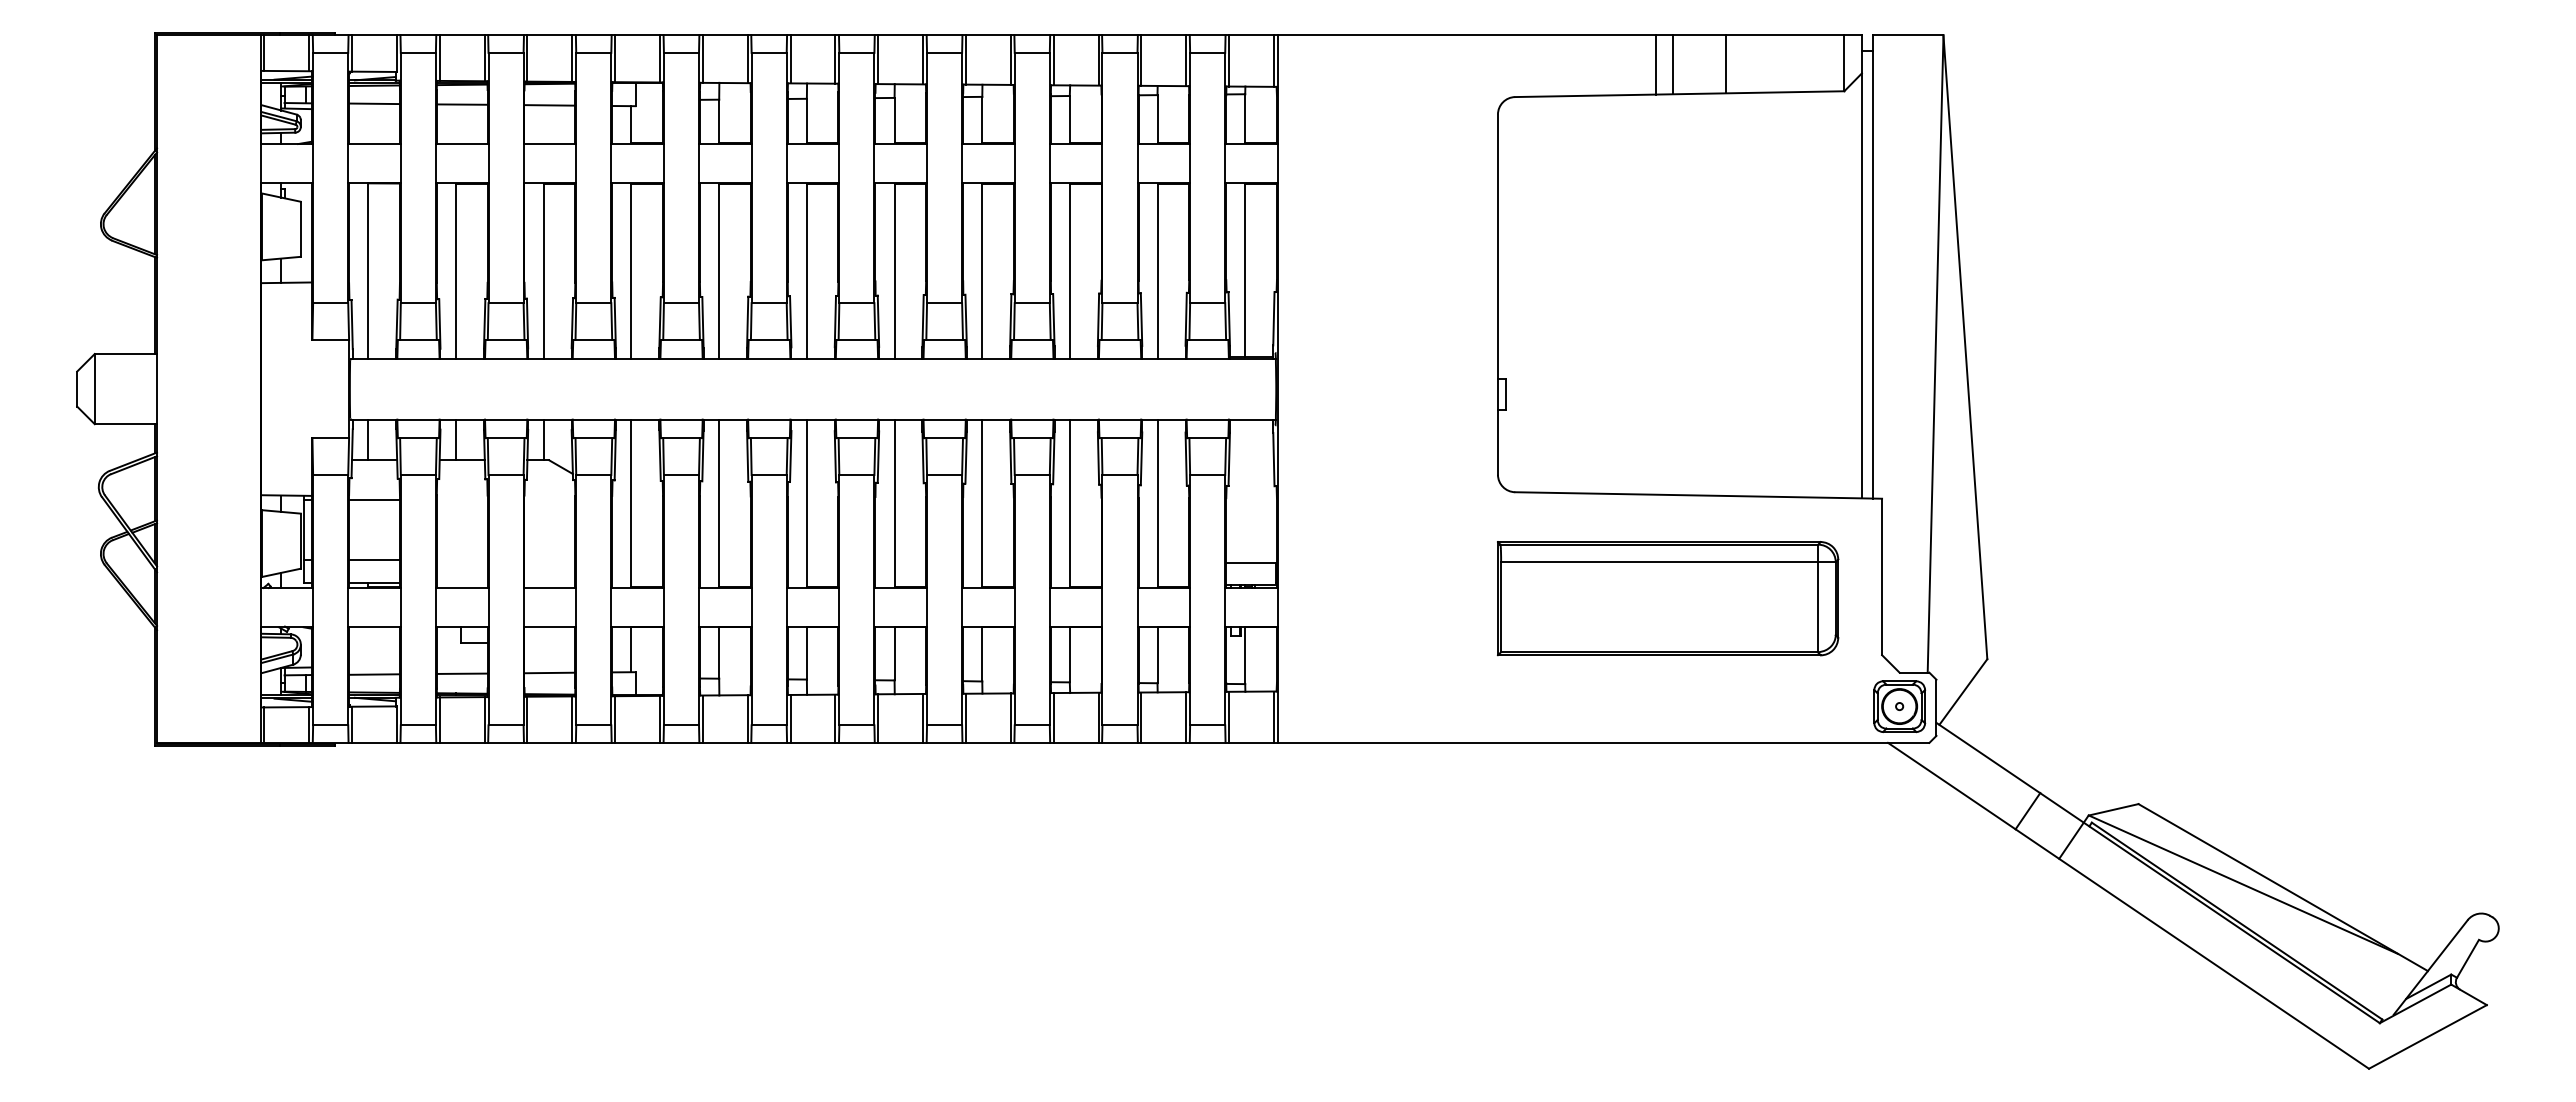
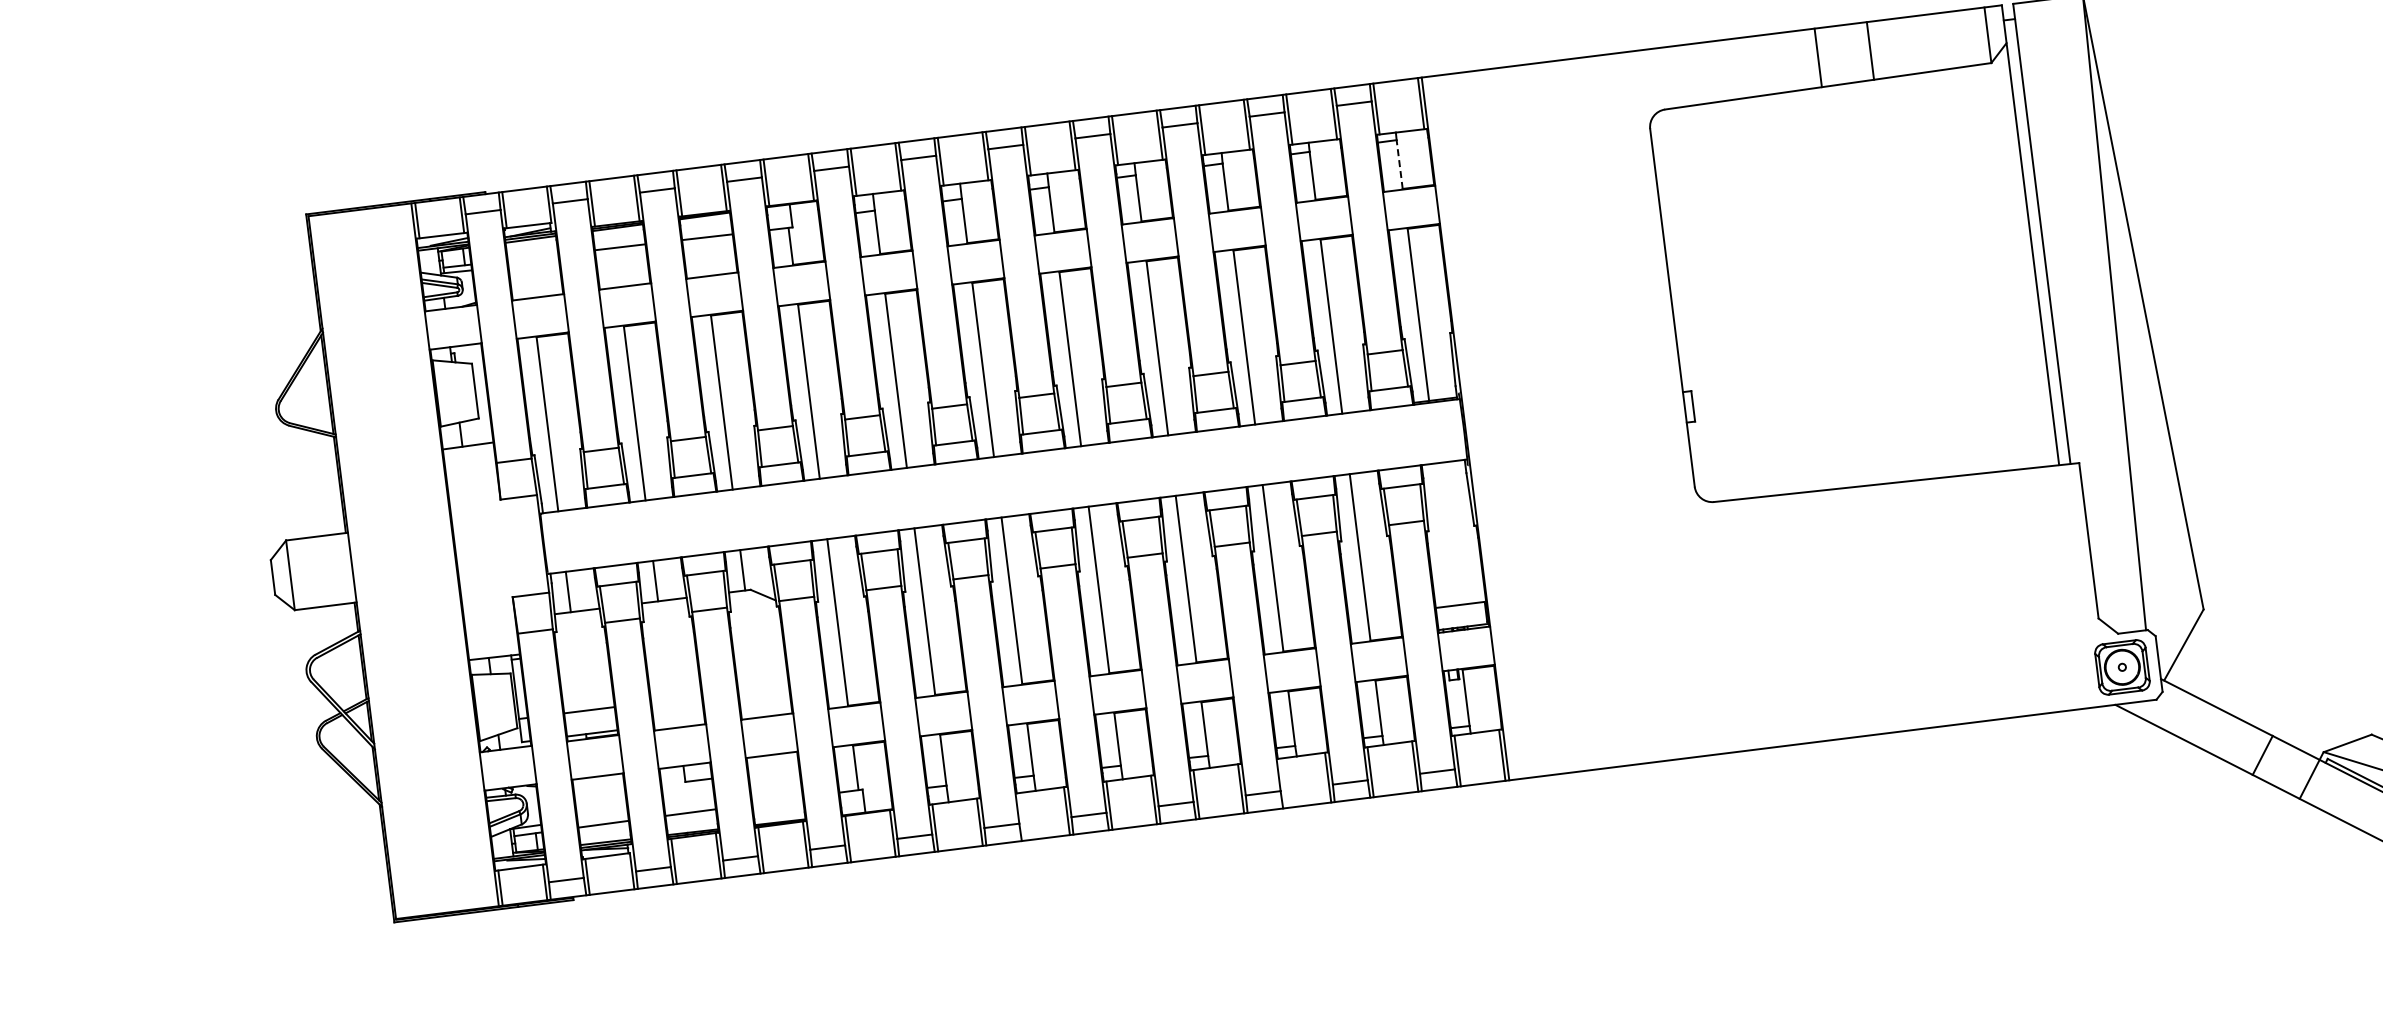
line: (1655, 64) -> (1800, 59), removed
line: (374, 103) -> (532, 257), removed
line: (1245, 118) -> (1399, 164), solid -> dashed
line: (374, 500) -> (582, 651), removed
part: (1667, 598) -> (1878, 588), removed
line: (549, 672) -> (777, 800), removed
line: (1053, 717) -> (1283, 782), removed
line: (790, 718) -> (1022, 816), removed

